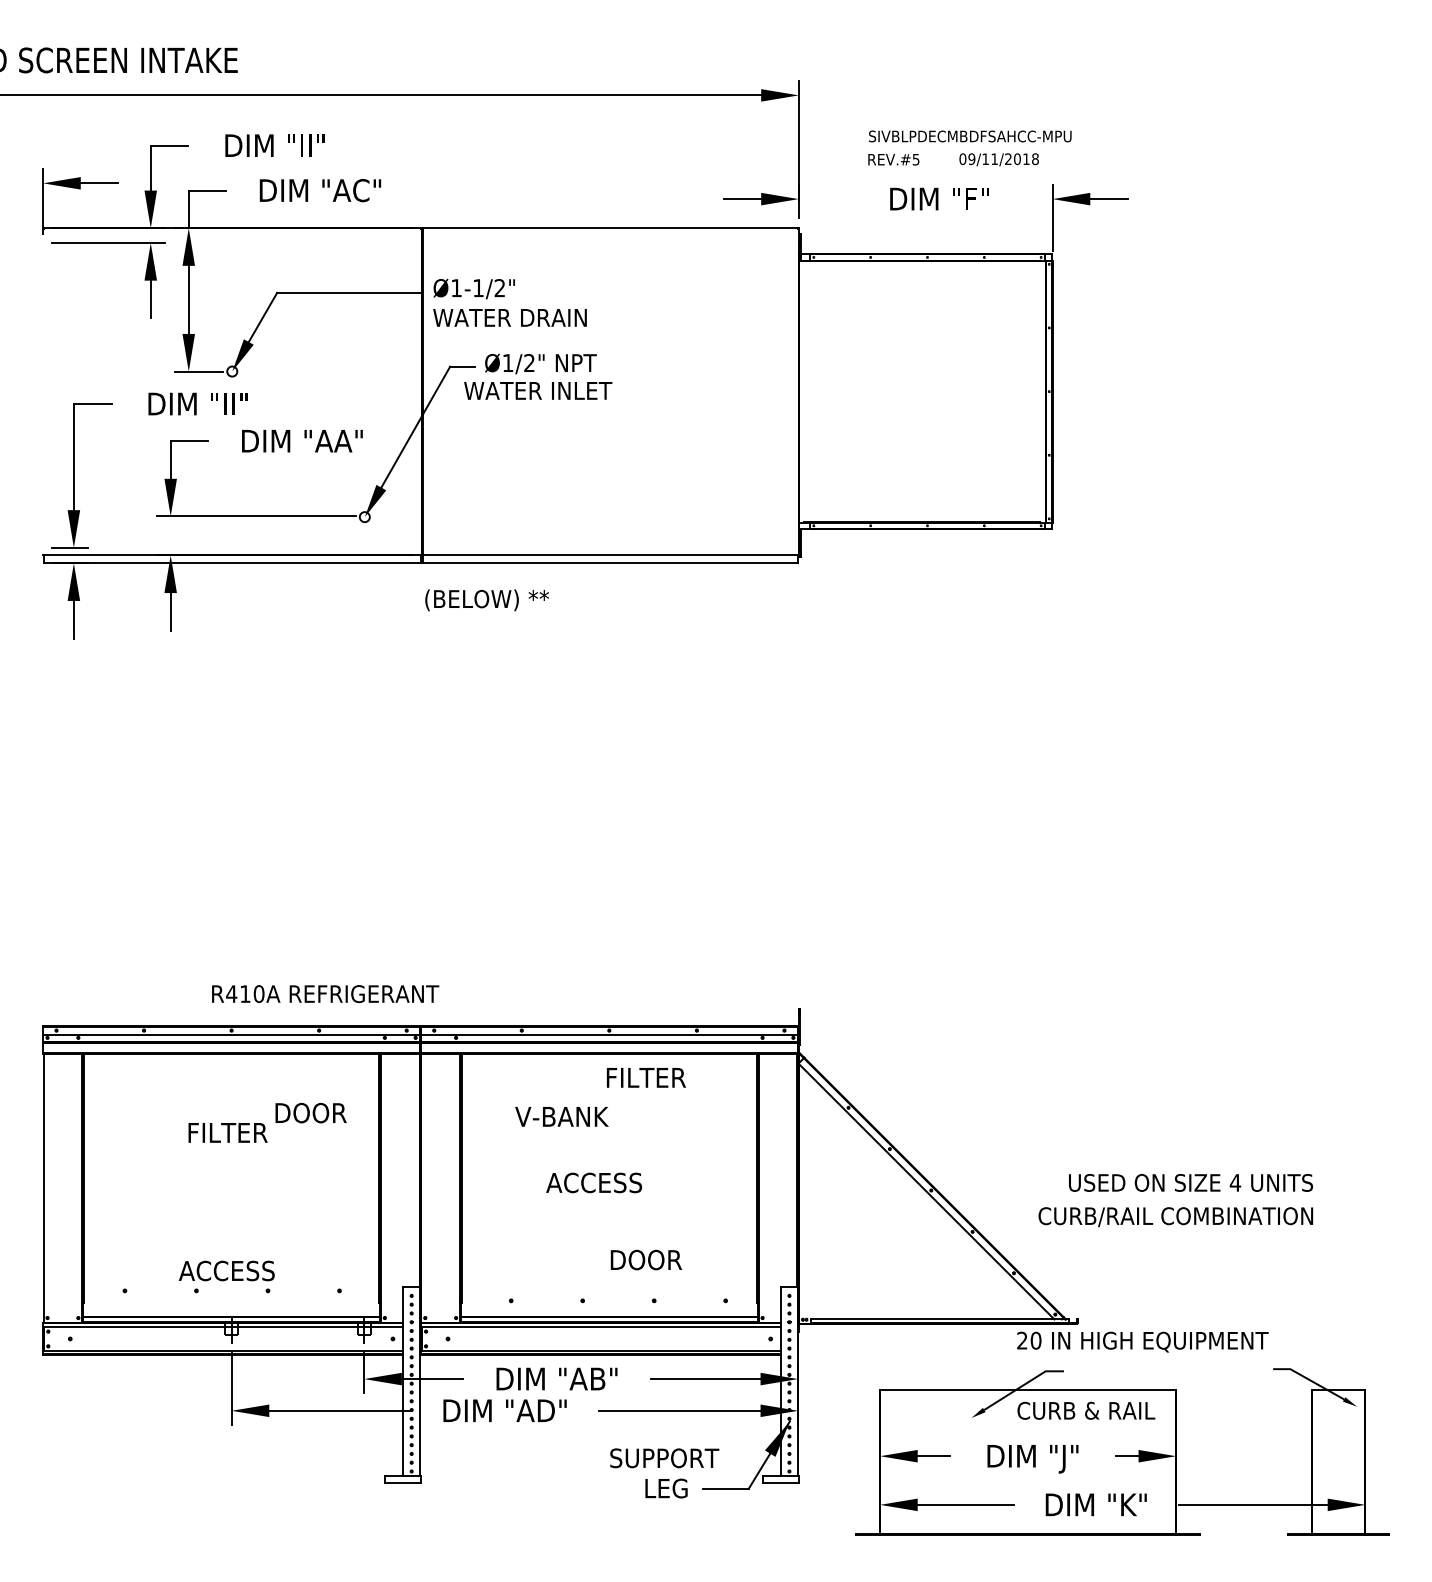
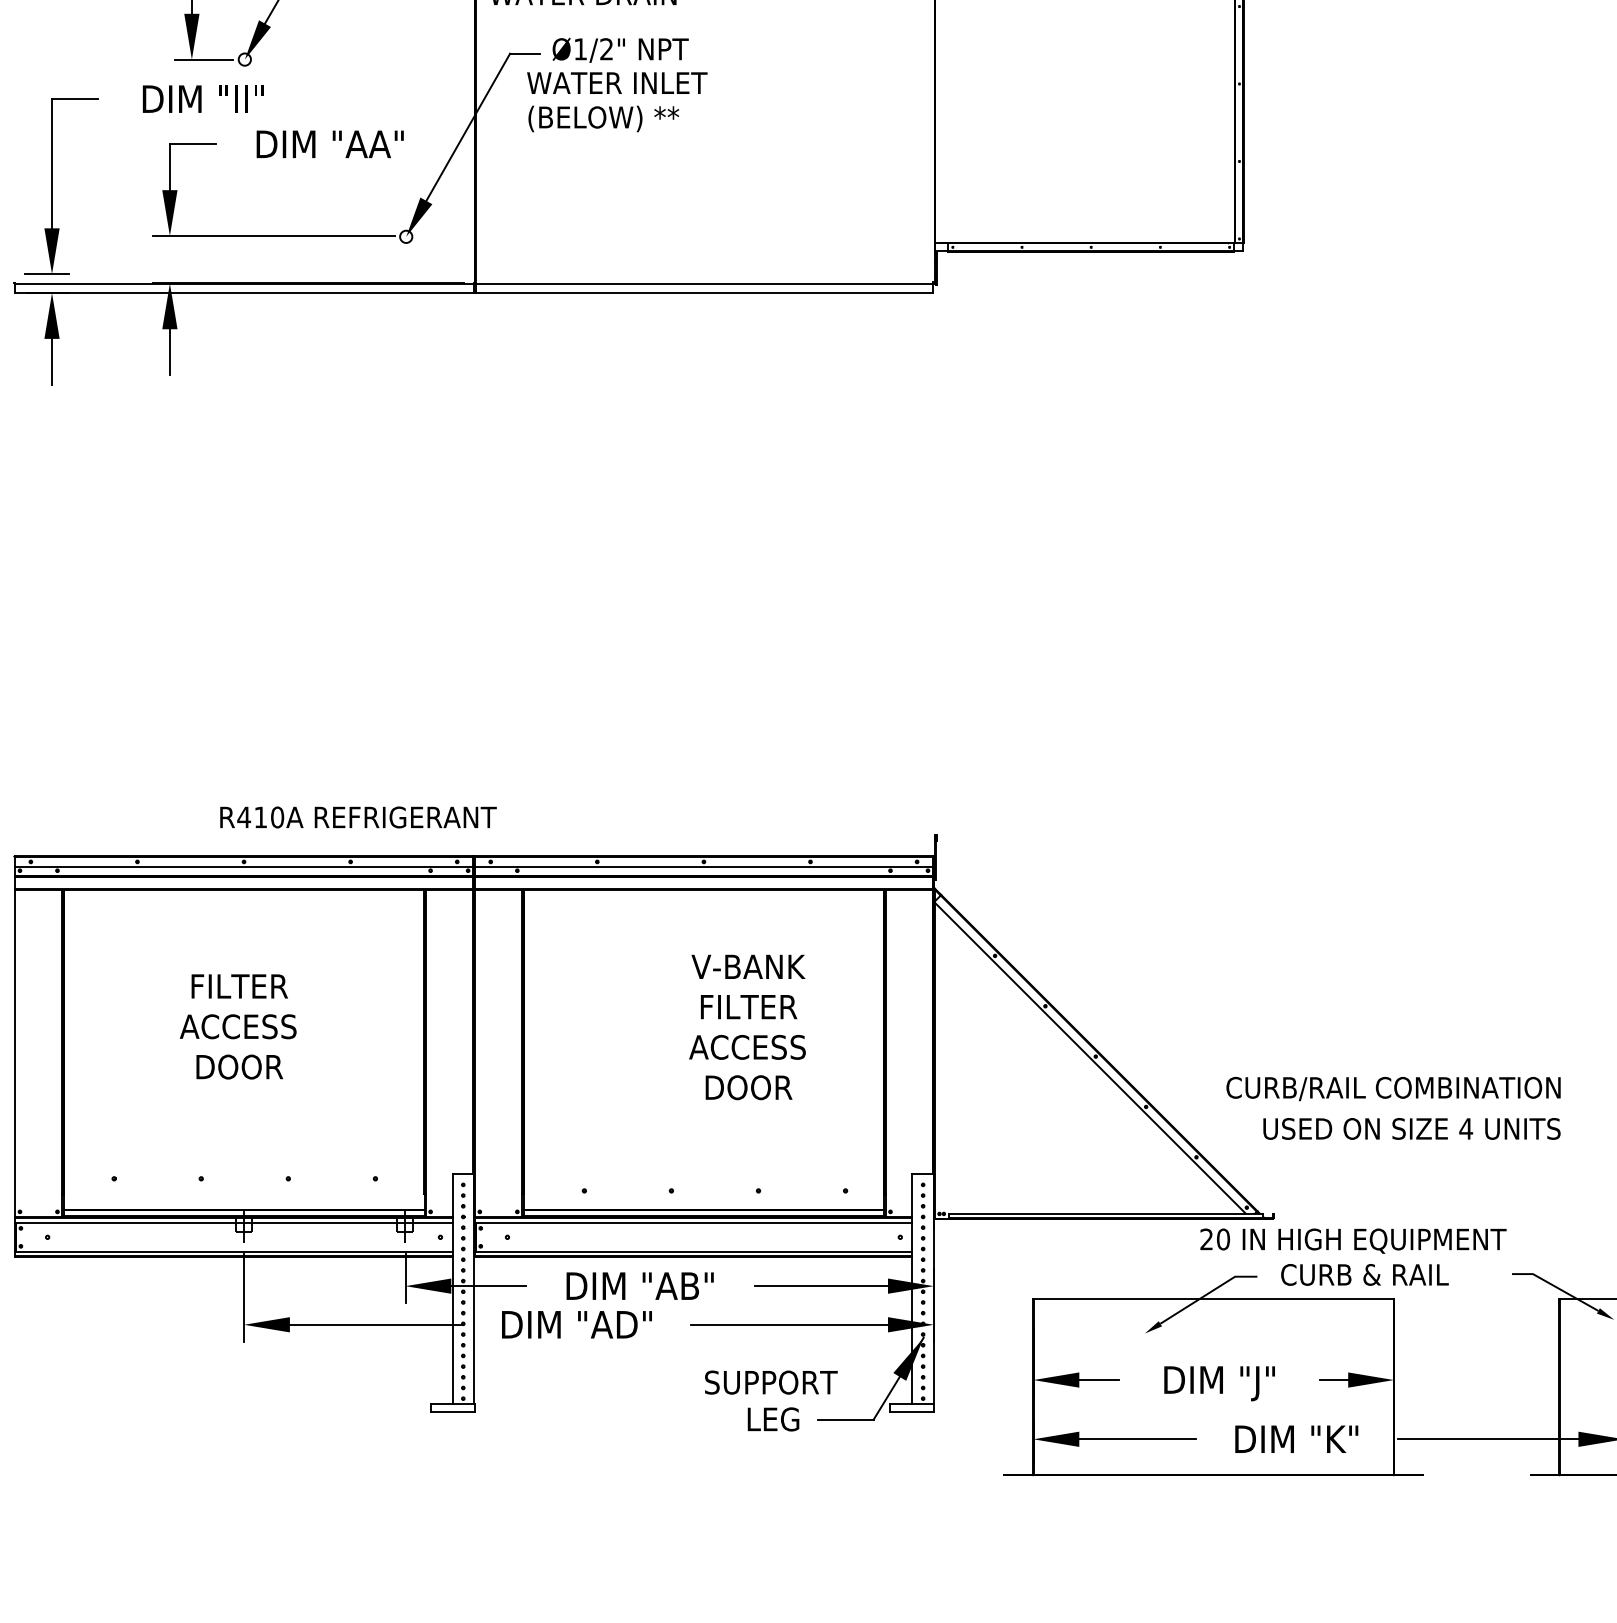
text: (486, 600) -> (603, 119), moved
text: (645, 1077) -> (747, 1006), moved
text: (310, 1112) -> (239, 1066), moved
text: (561, 1116) -> (747, 966), moved
text: (594, 1182) -> (747, 1046), moved
text: (1190, 1182) -> (1411, 1128), moved
text: (645, 1259) -> (747, 1087), moved
text: (226, 1270) -> (237, 1026), moved
text: (1086, 1410) -> (1365, 1274), moved

